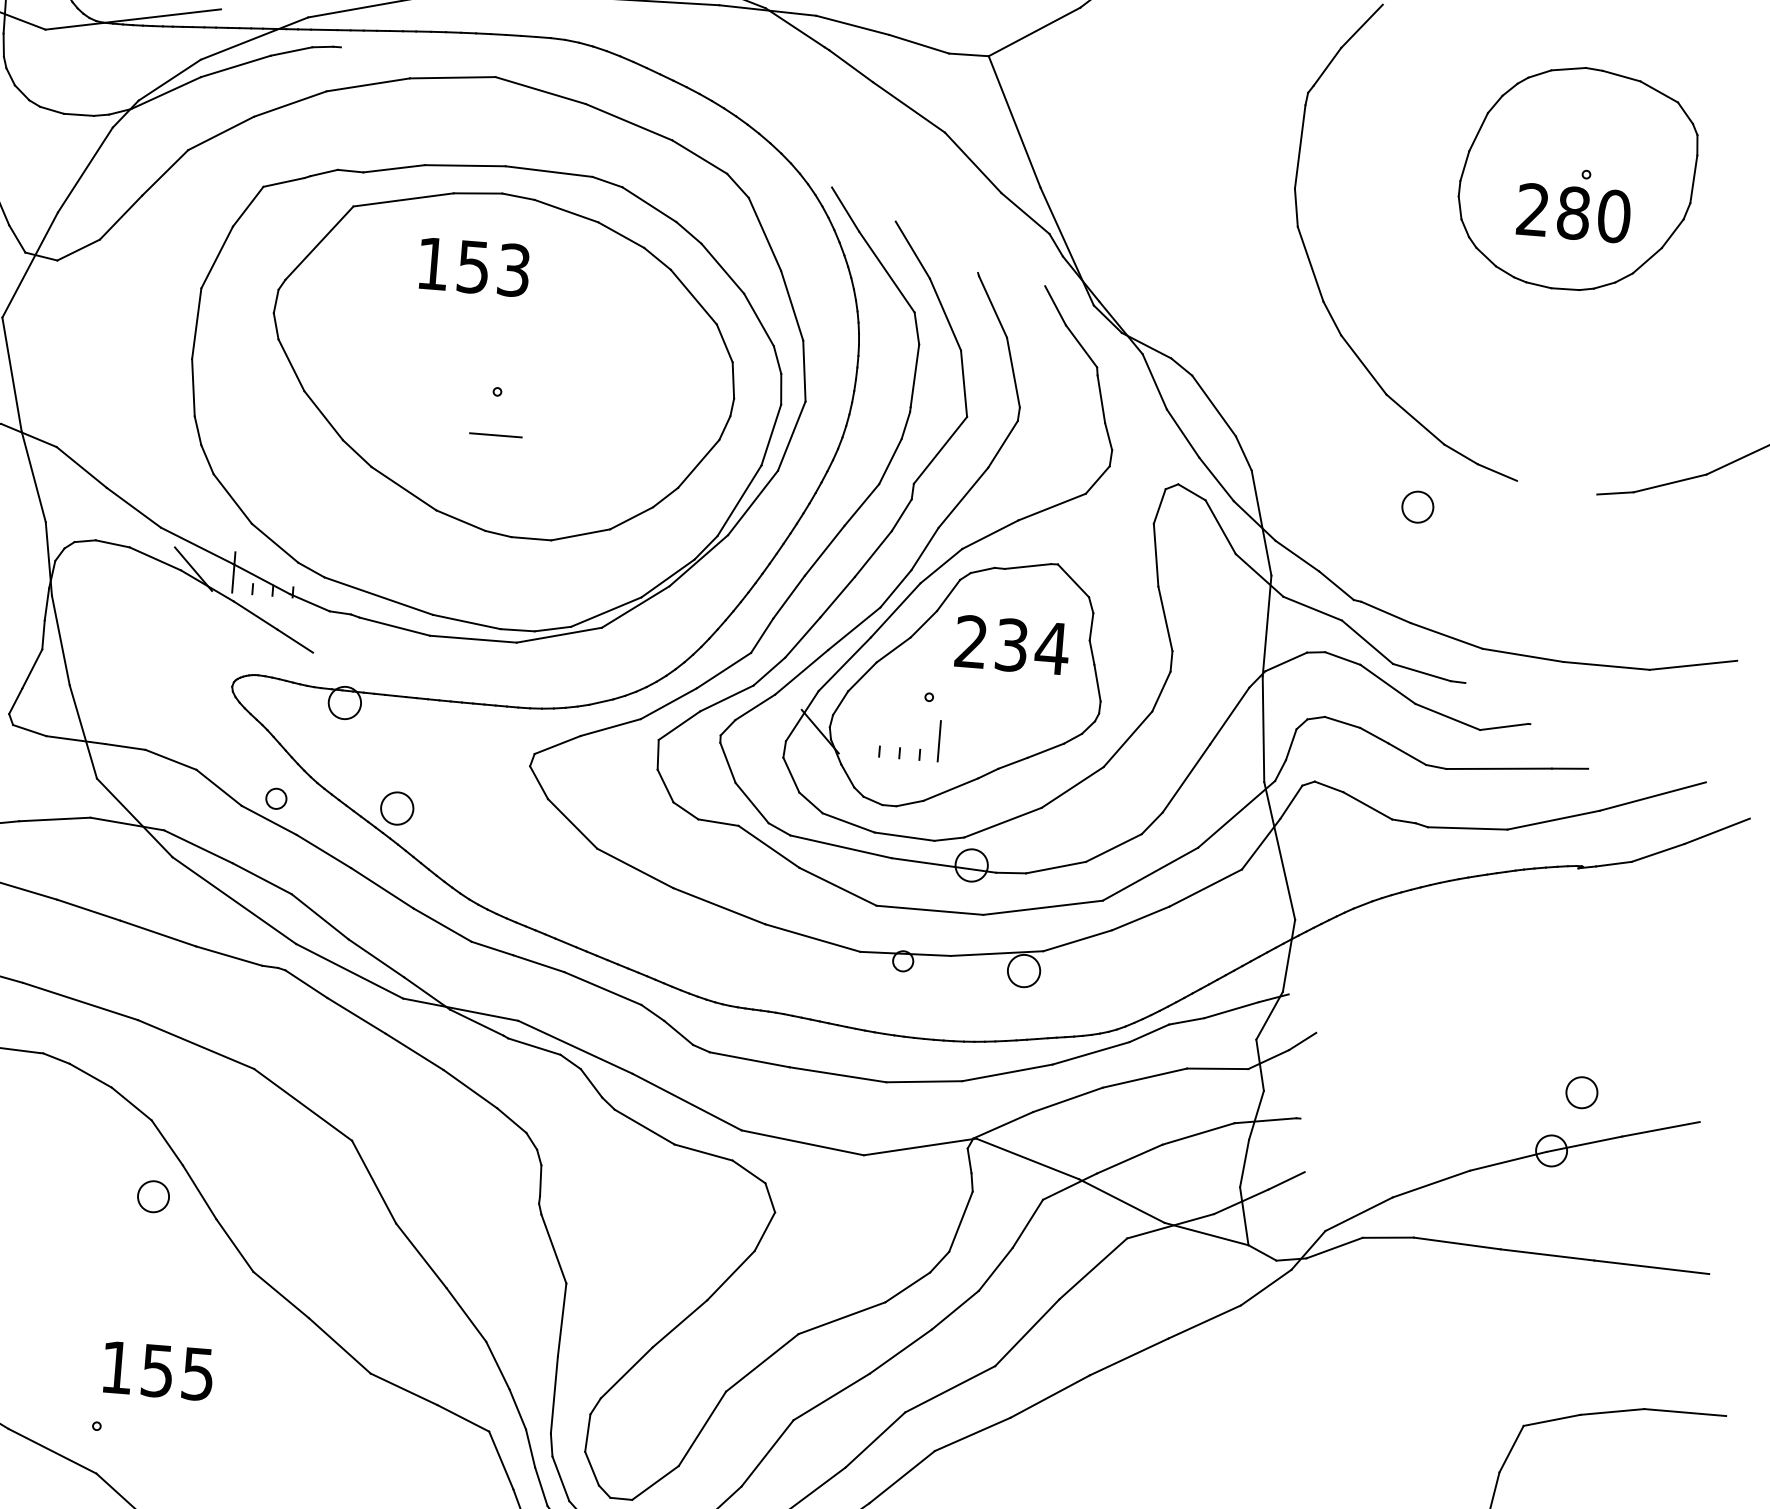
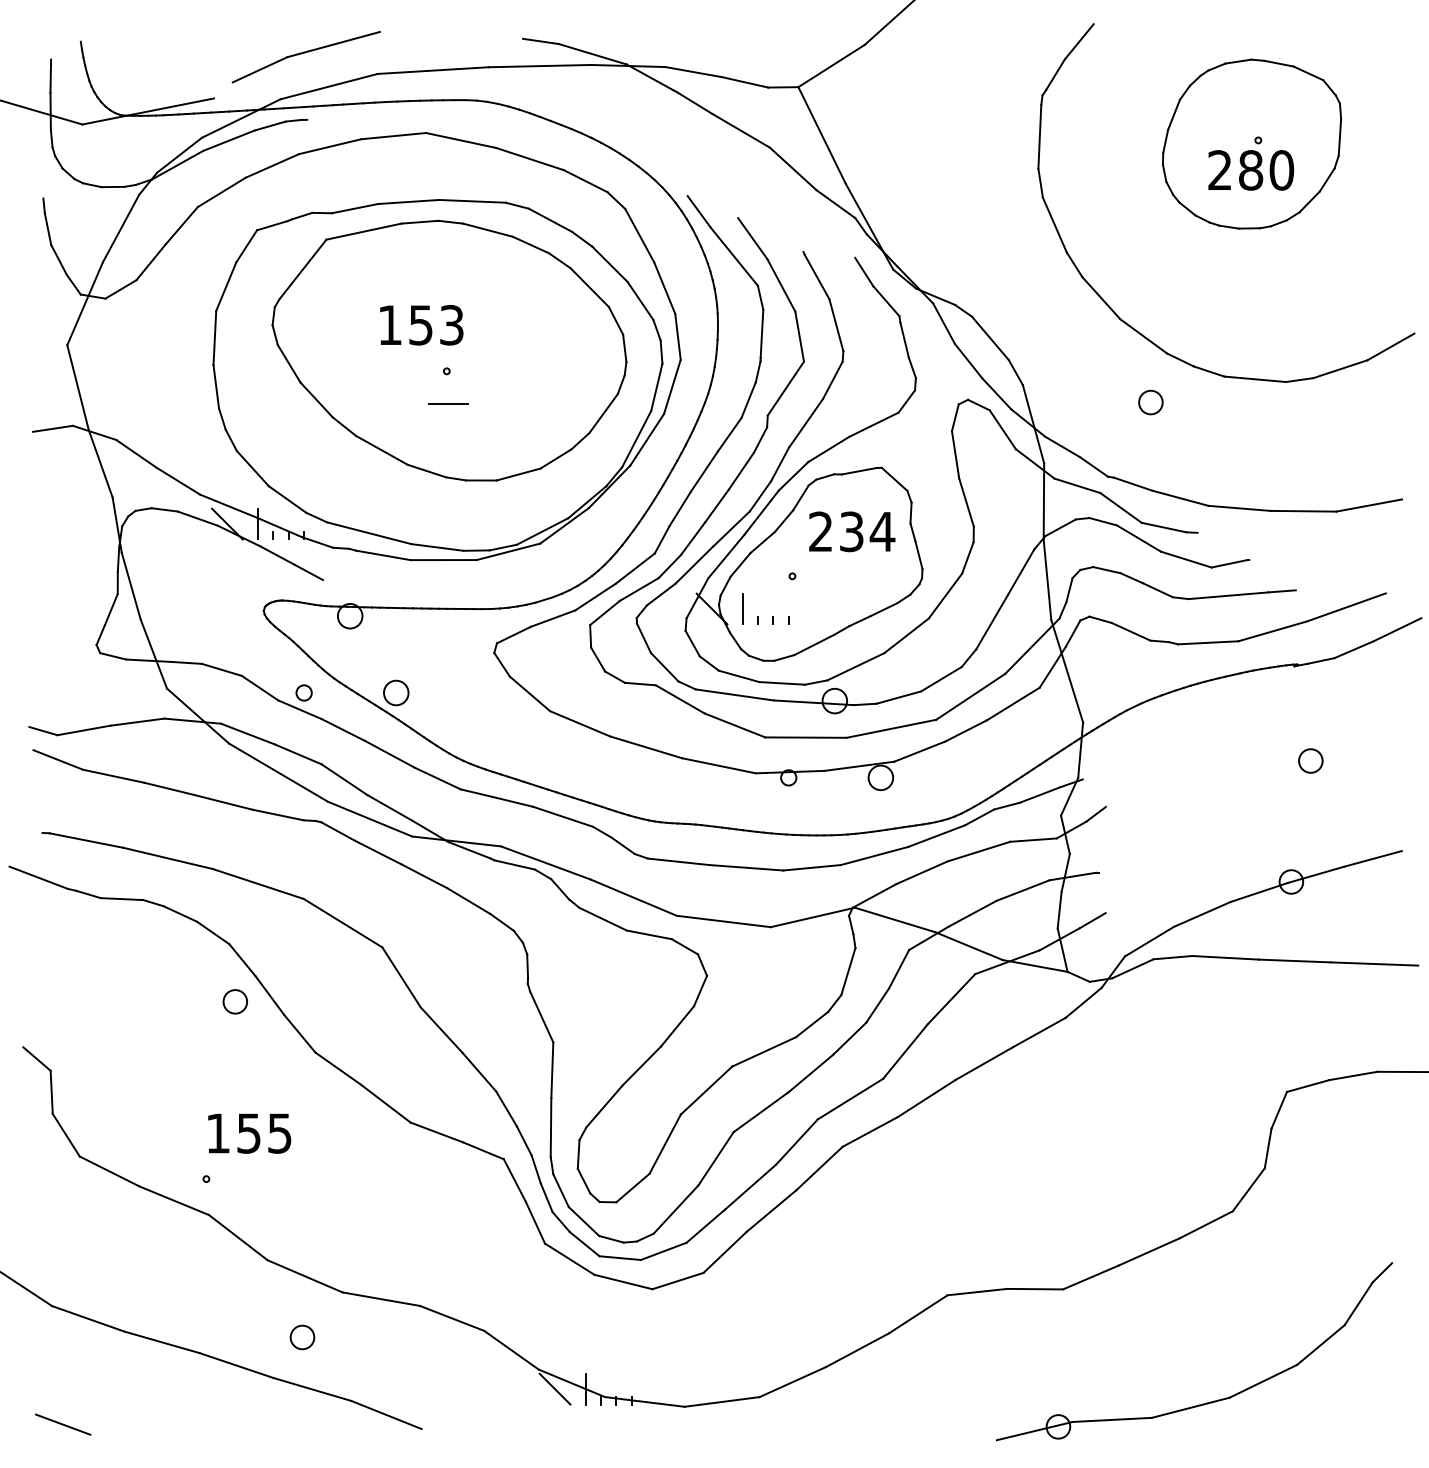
text: (474, 267) -> (421, 325), moved
line: (1557, 487) -> (1255, 379), added
line: (939, 740) -> (742, 608), moved
circle: (1581, 1091) -> (1310, 760), moved

